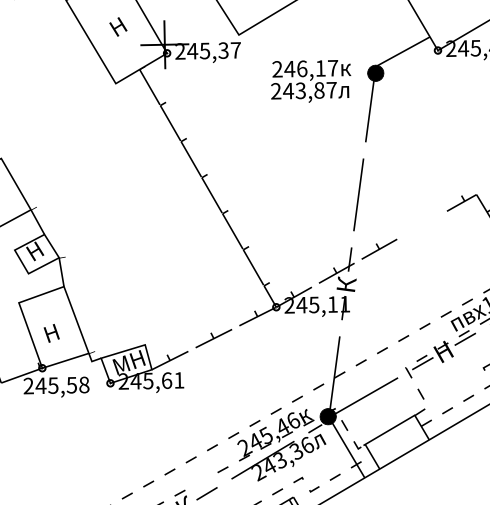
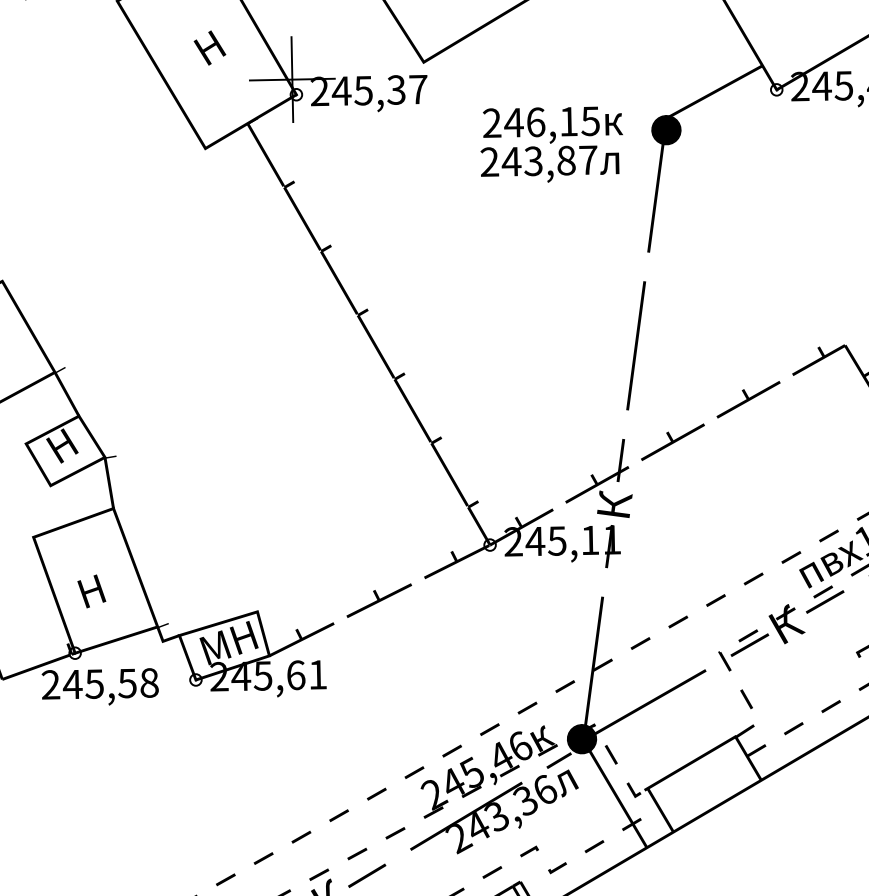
text: (333, 68) -> (591, 121), 246,17 -> 246,15
part: (421, 224) -> (747, 398), added
text: (448, 348) -> (795, 618), Н -> К
line: (201, 481) -> (357, 854), added

